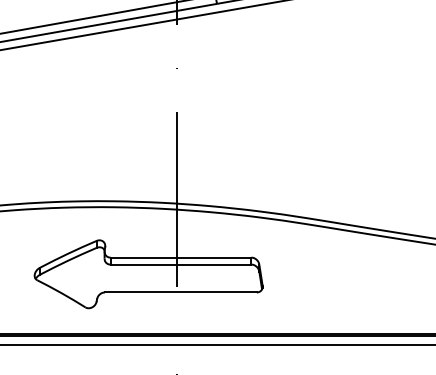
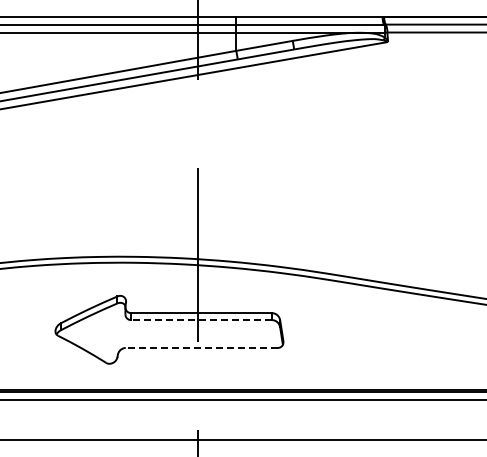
line: (180, 264) -> (201, 320), solid -> dashed
line: (180, 292) -> (201, 348), solid -> dashed

